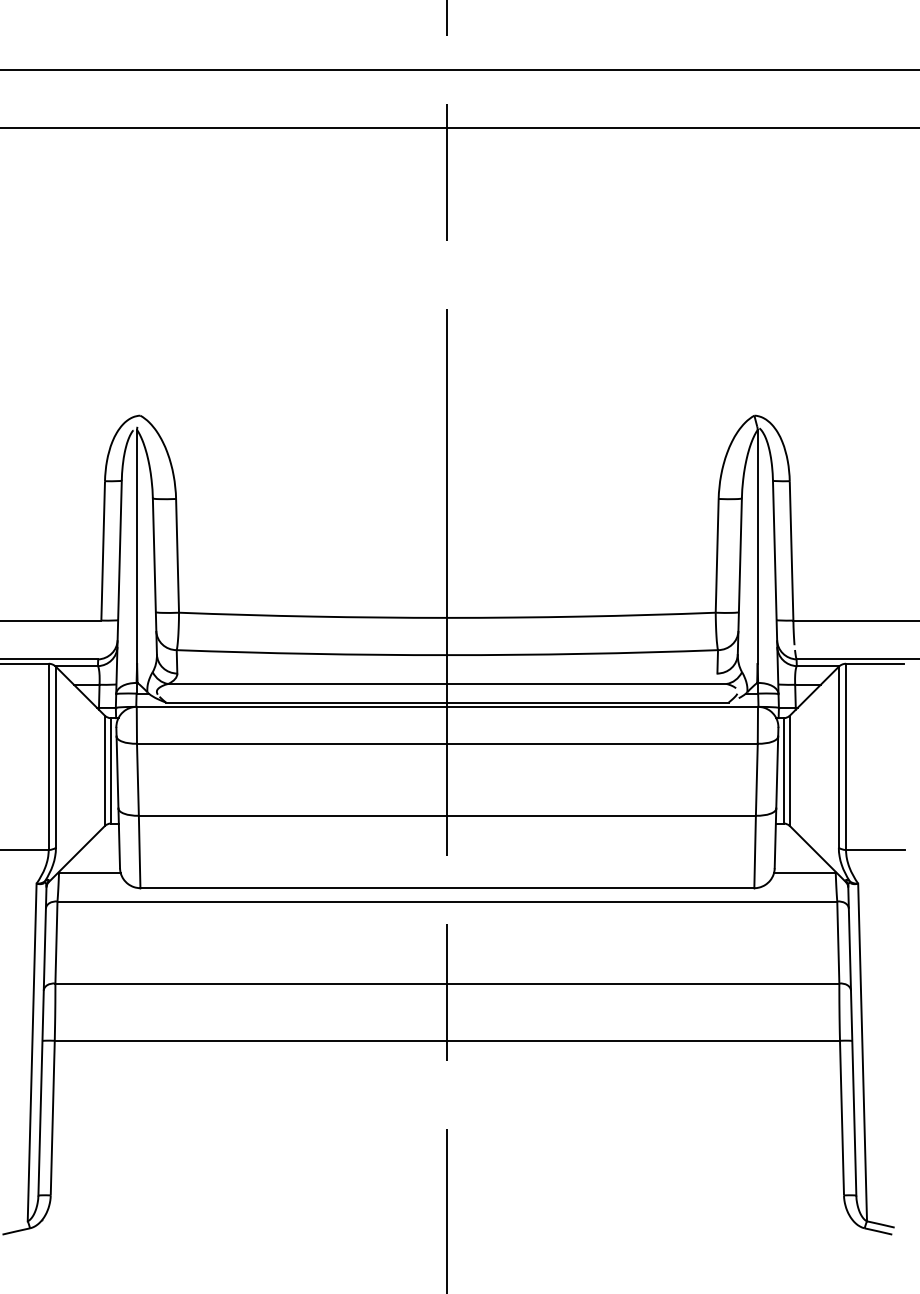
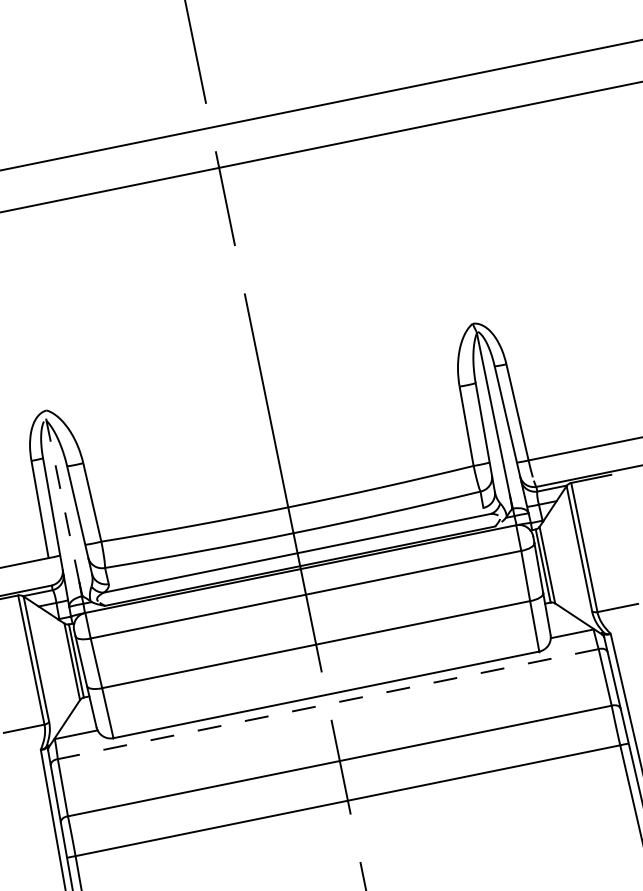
line: (137, 546) -> (63, 501), solid -> dashed
line: (447, 901) -> (328, 704), solid -> dashed

